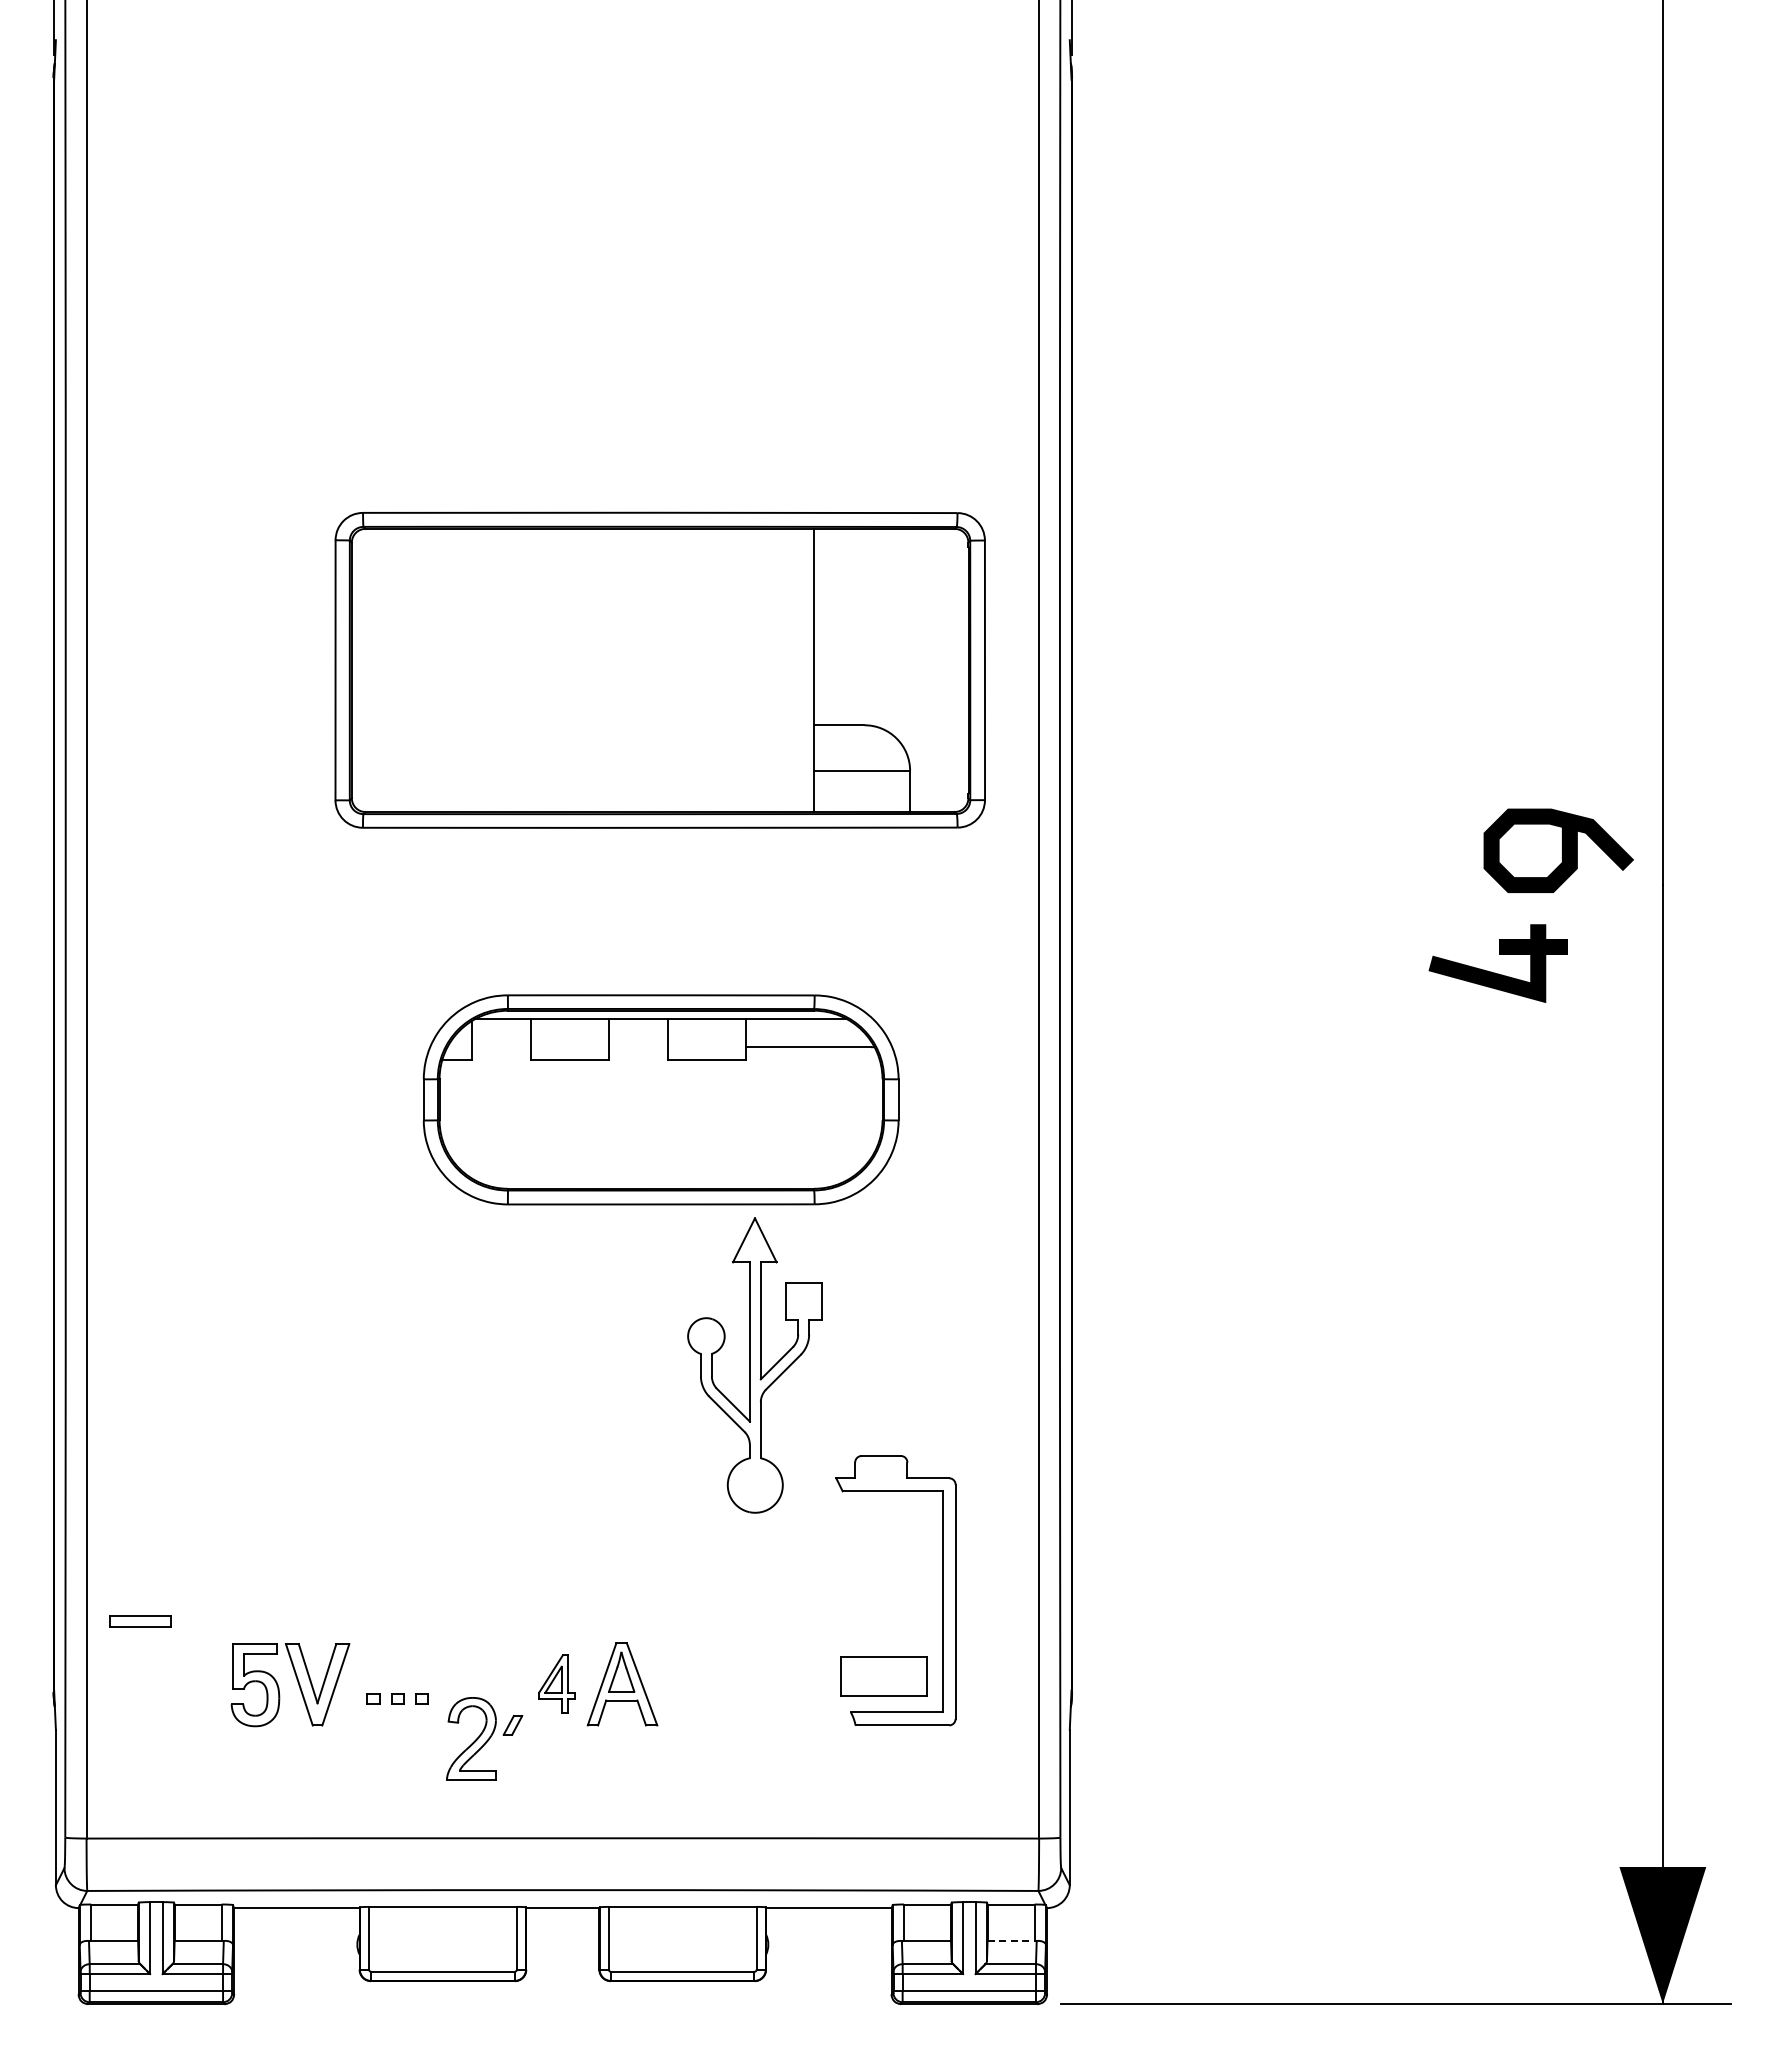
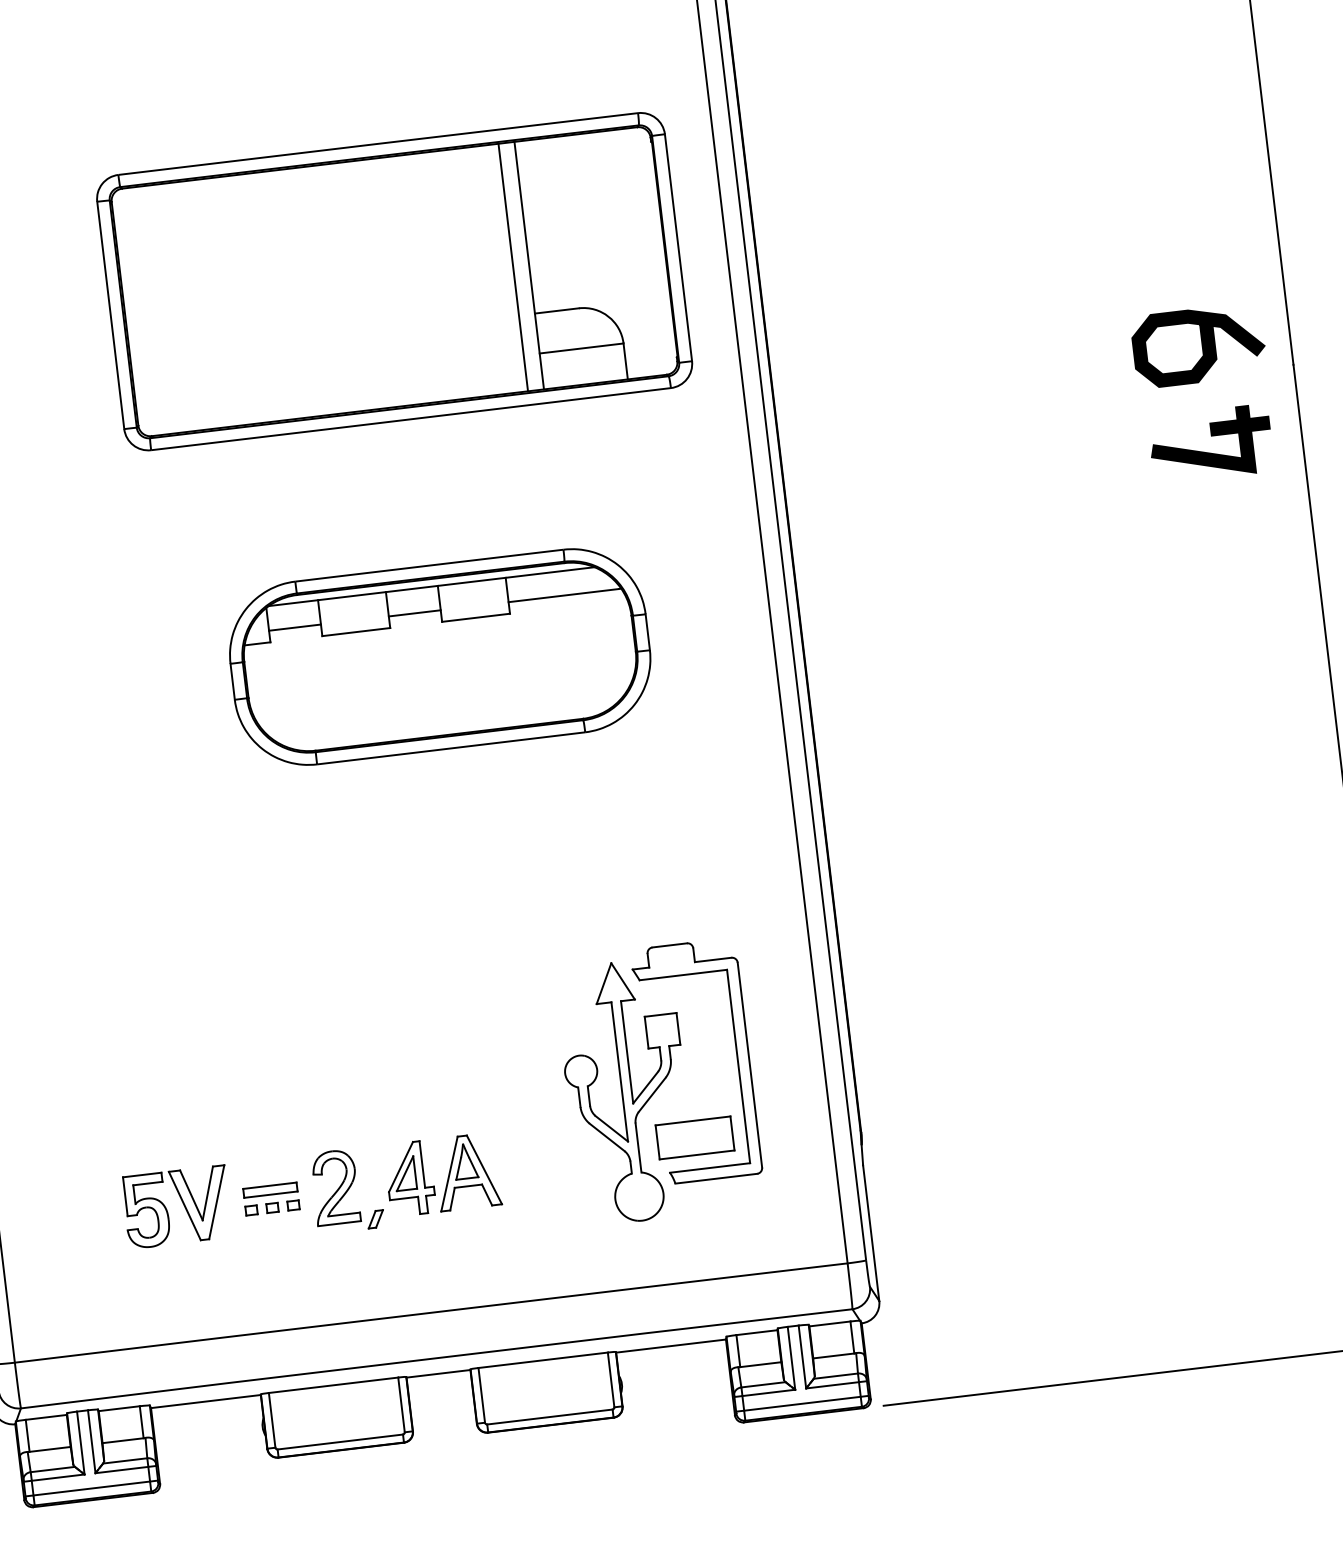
line: (795, 670) -> (512, 267), added
part: (1499, 954) -> (1211, 436), moved
line: (501, 1047) -> (295, 627), added
line: (638, 1047) -> (414, 613), added
part: (754, 1365) -> (626, 1092), moved
part: (140, 1621) -> (270, 1190), moved
part: (556, 1683) -> (409, 1178), size x1.43
part: (471, 1738) -> (335, 1186), moved
line: (1011, 1941) -> (834, 1356), dashed -> solid

